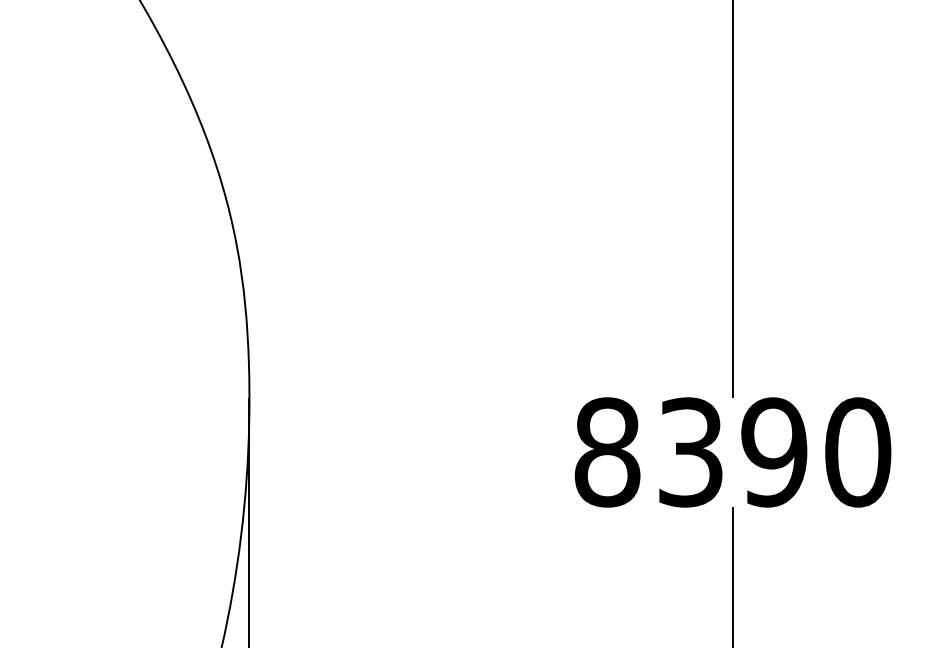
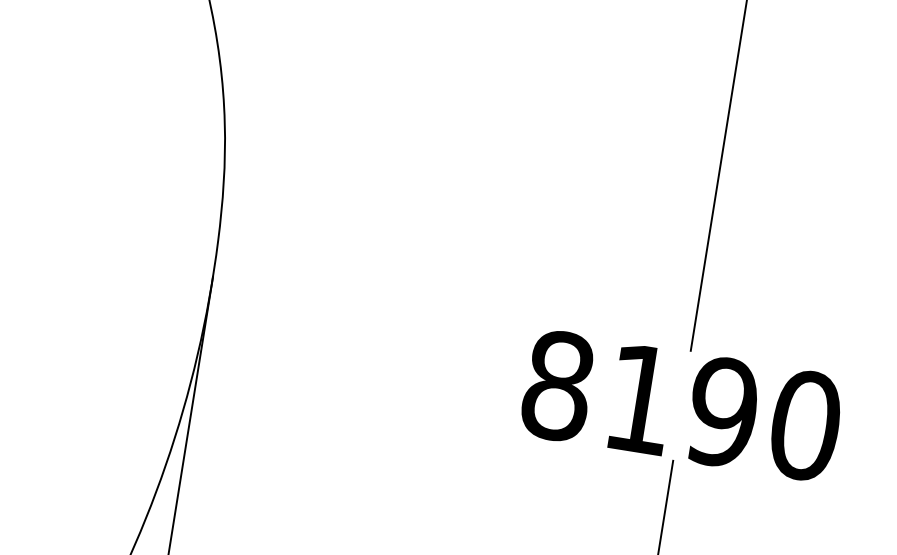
text: (690, 452) -> (640, 399), 8390 -> 8190

